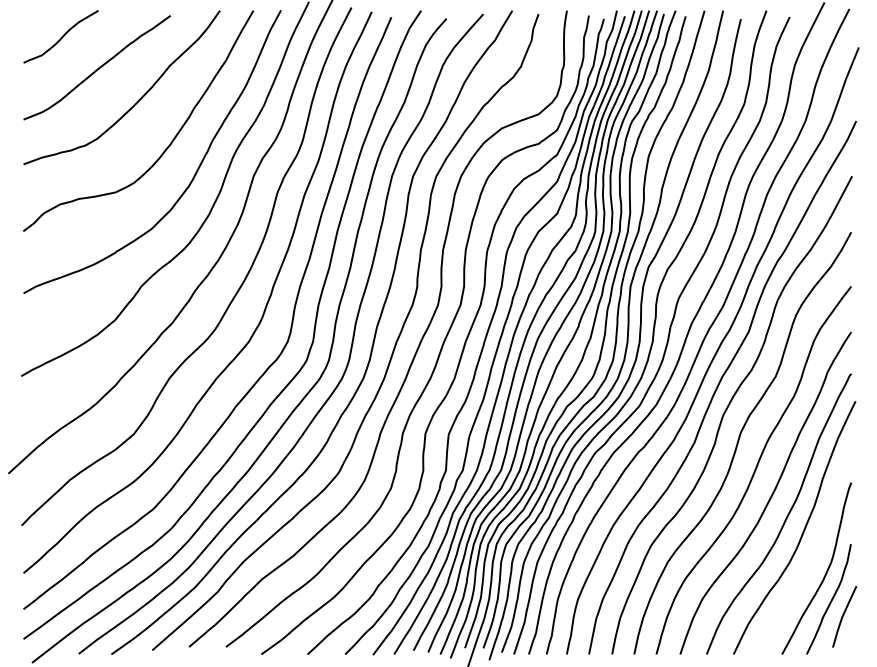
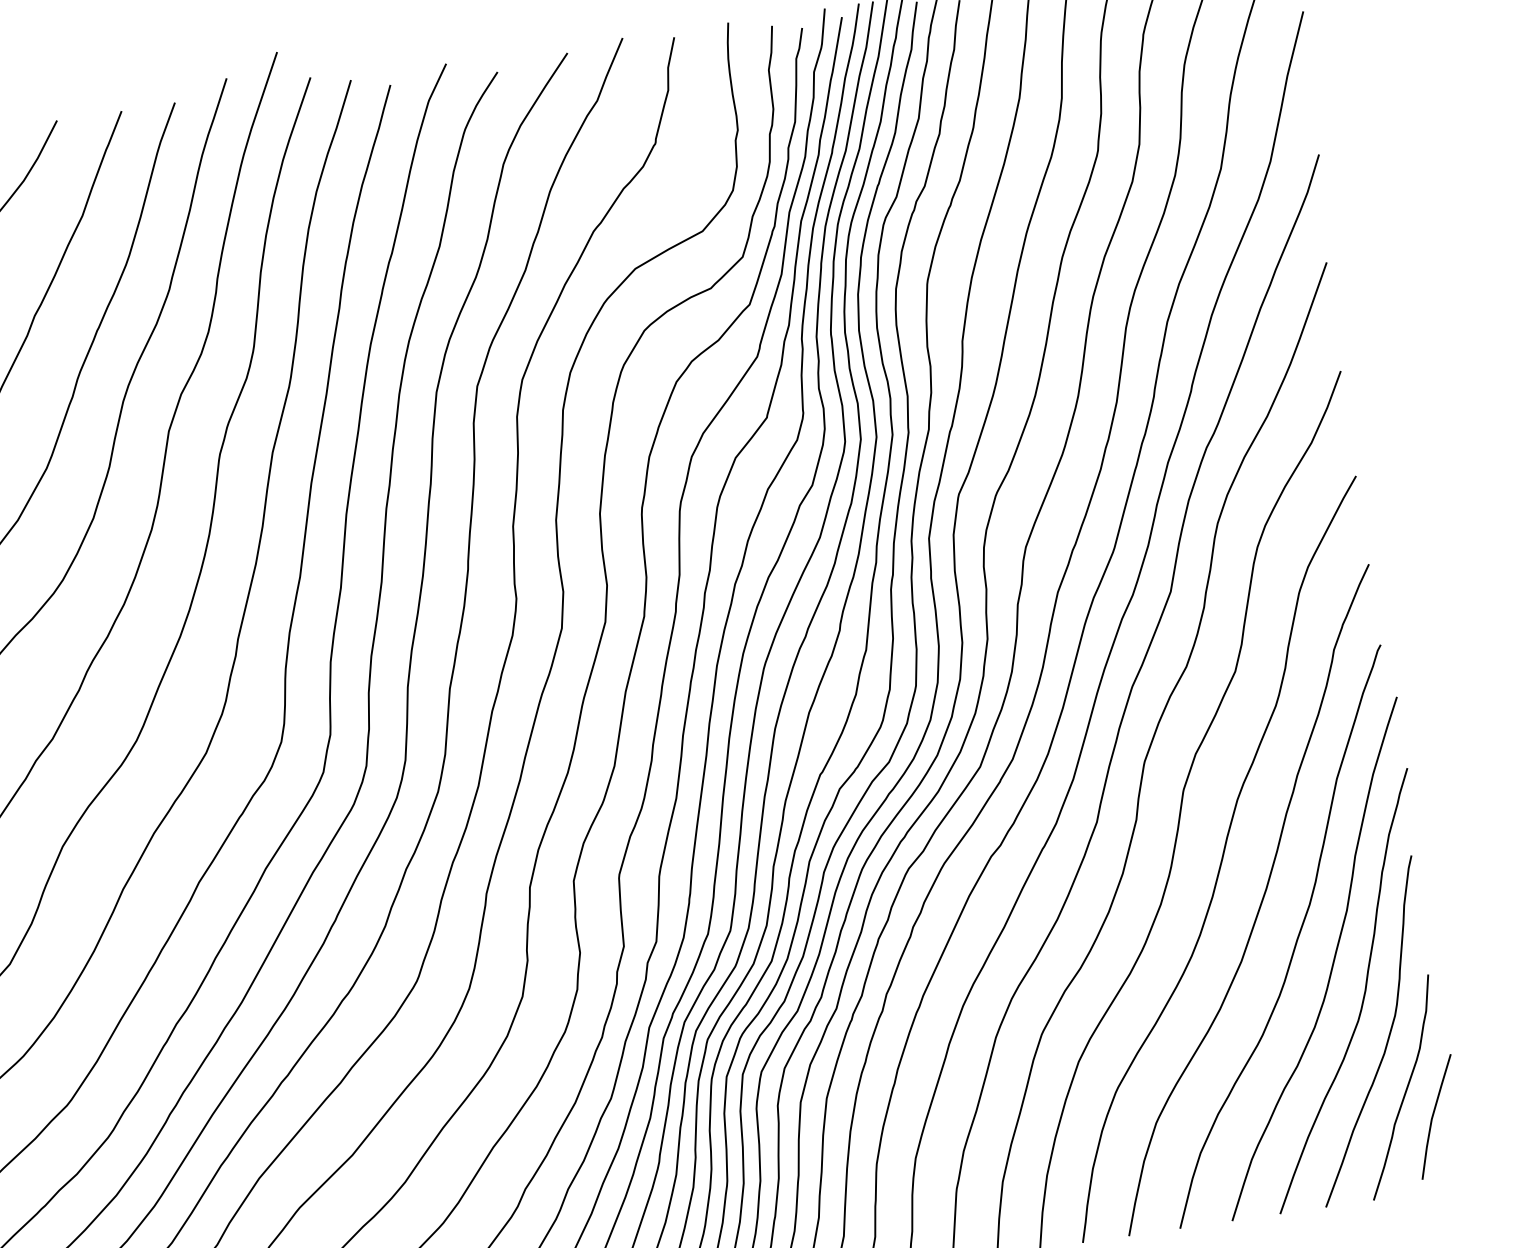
curve: (816, 548) -> (1362, 992), added

